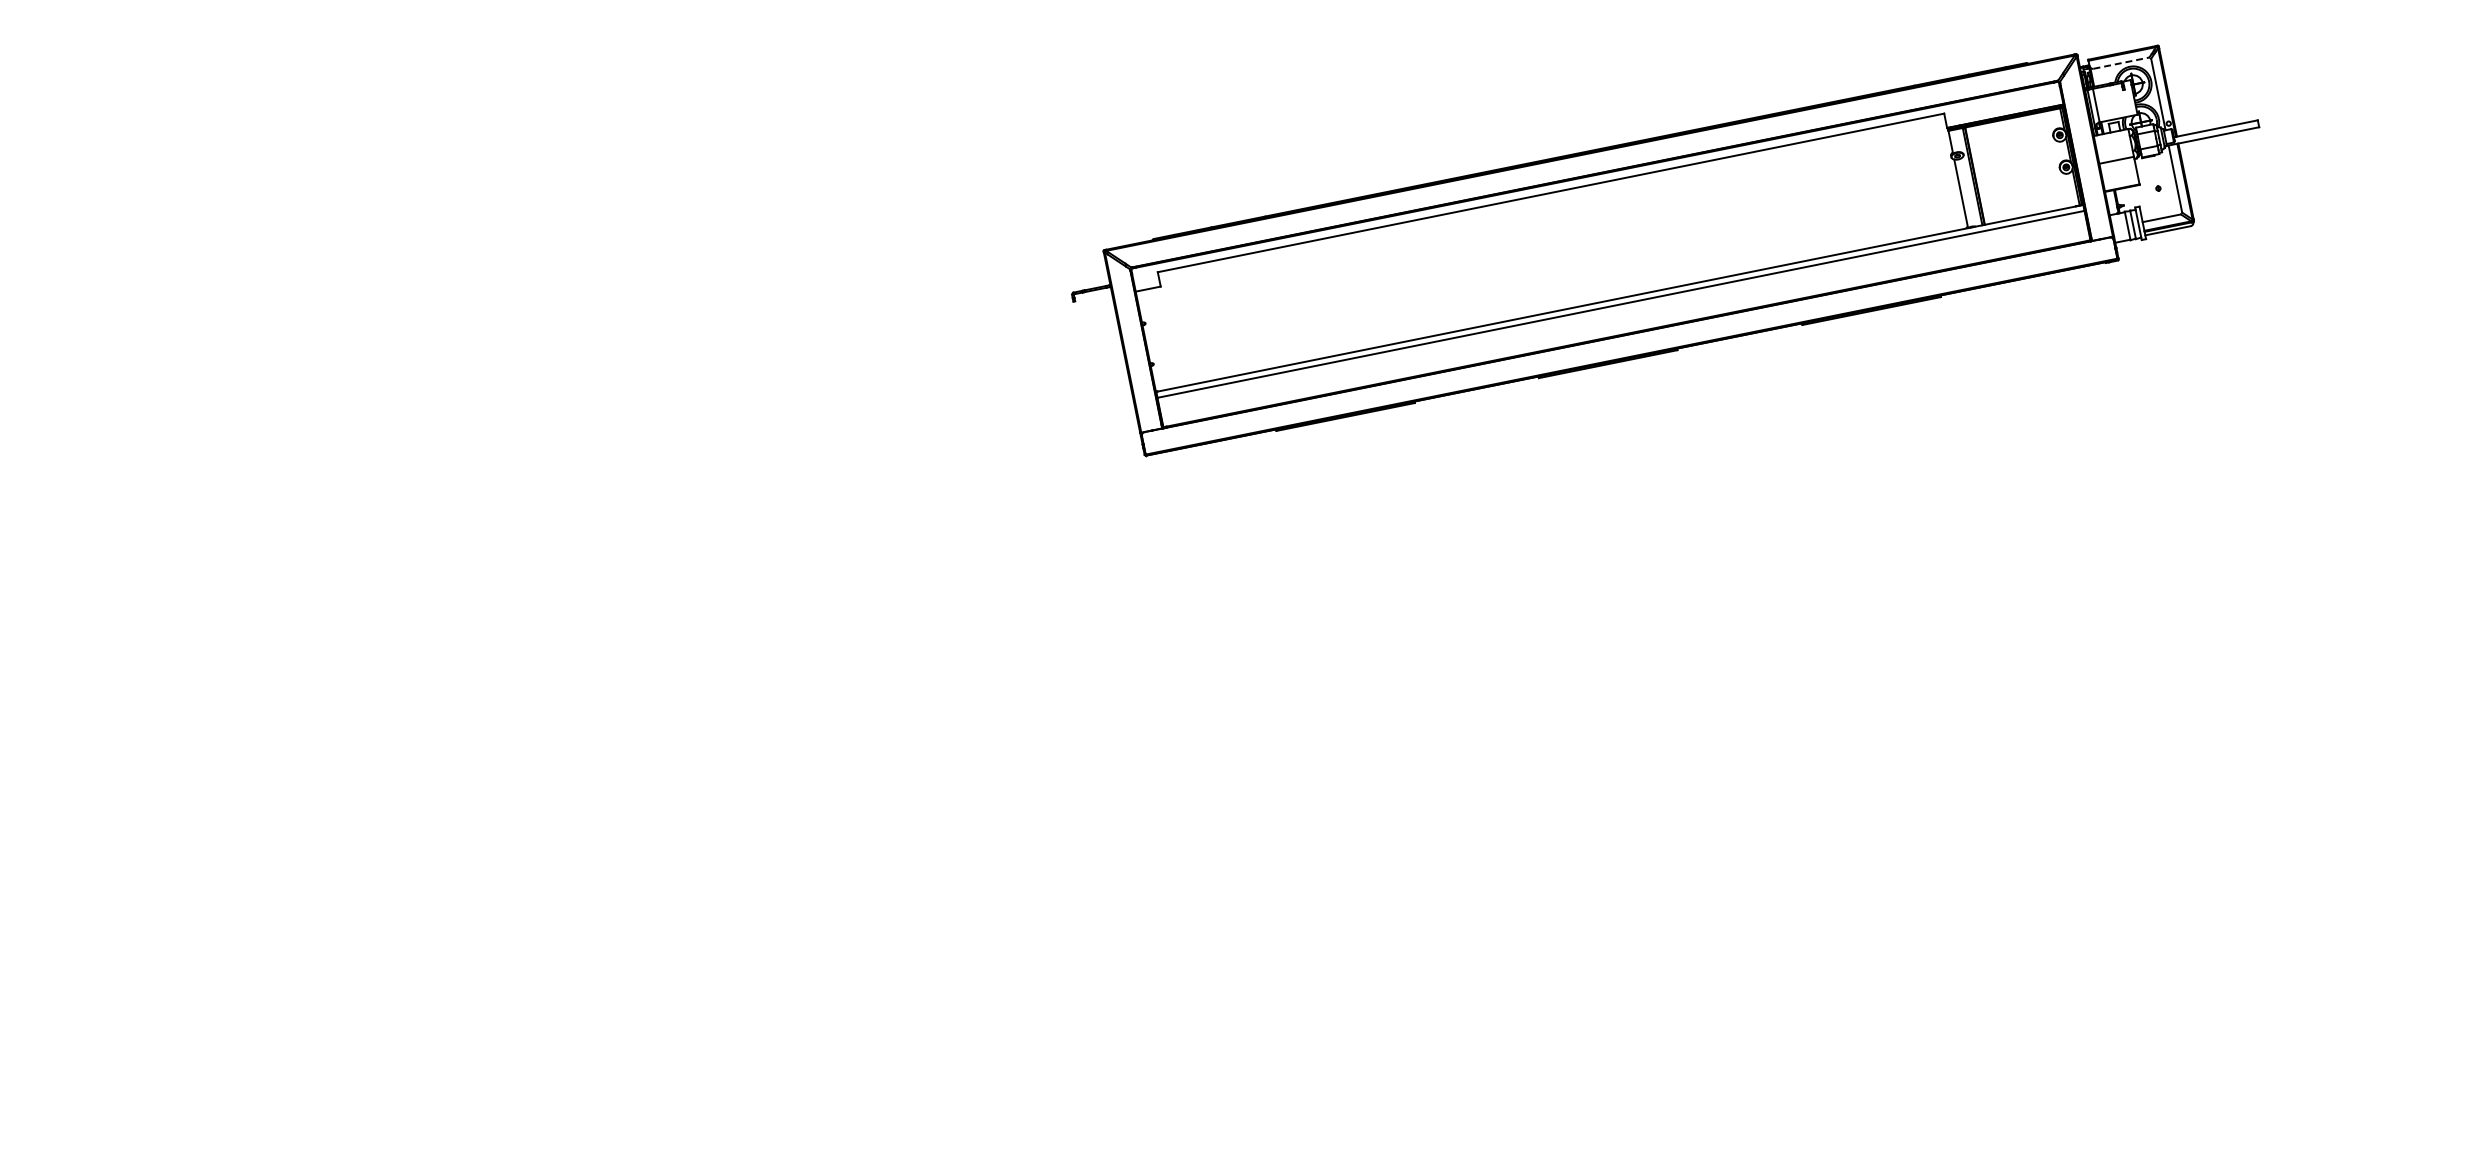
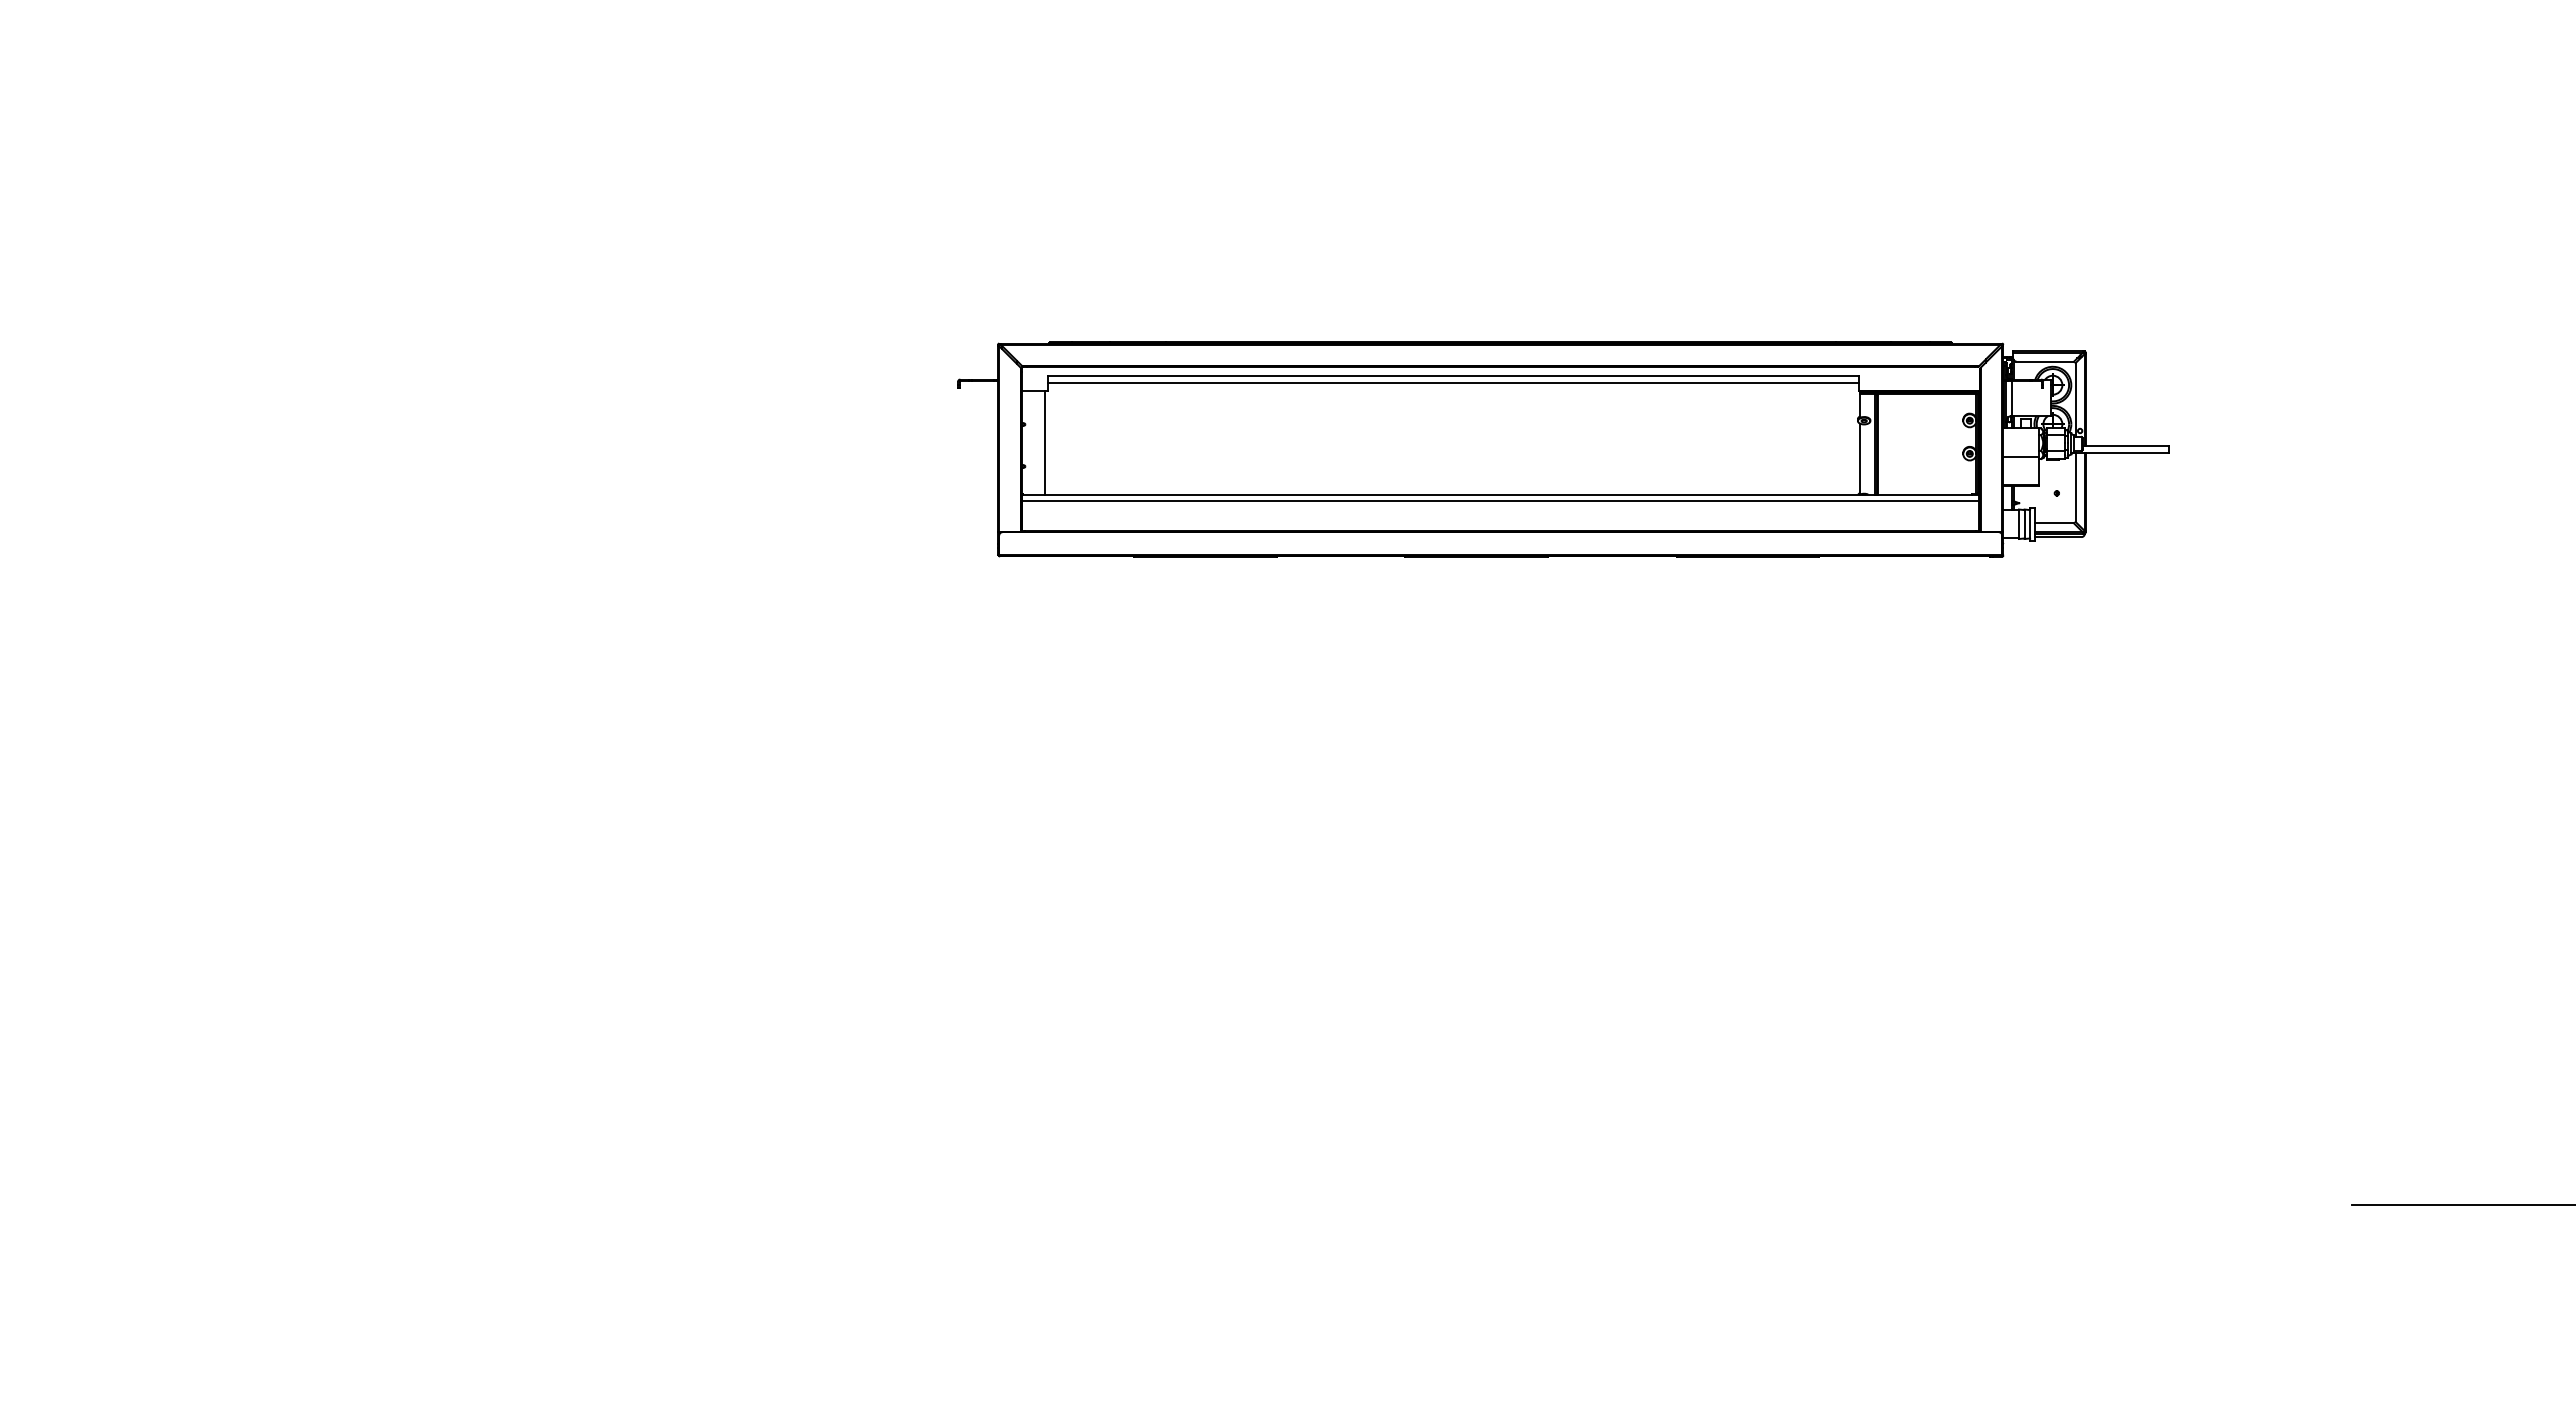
line: (2121, 63) -> (2045, 361), dashed -> solid
line: (1552, 199) -> (1453, 382), added
line: (1167, 337) -> (1044, 442), added

